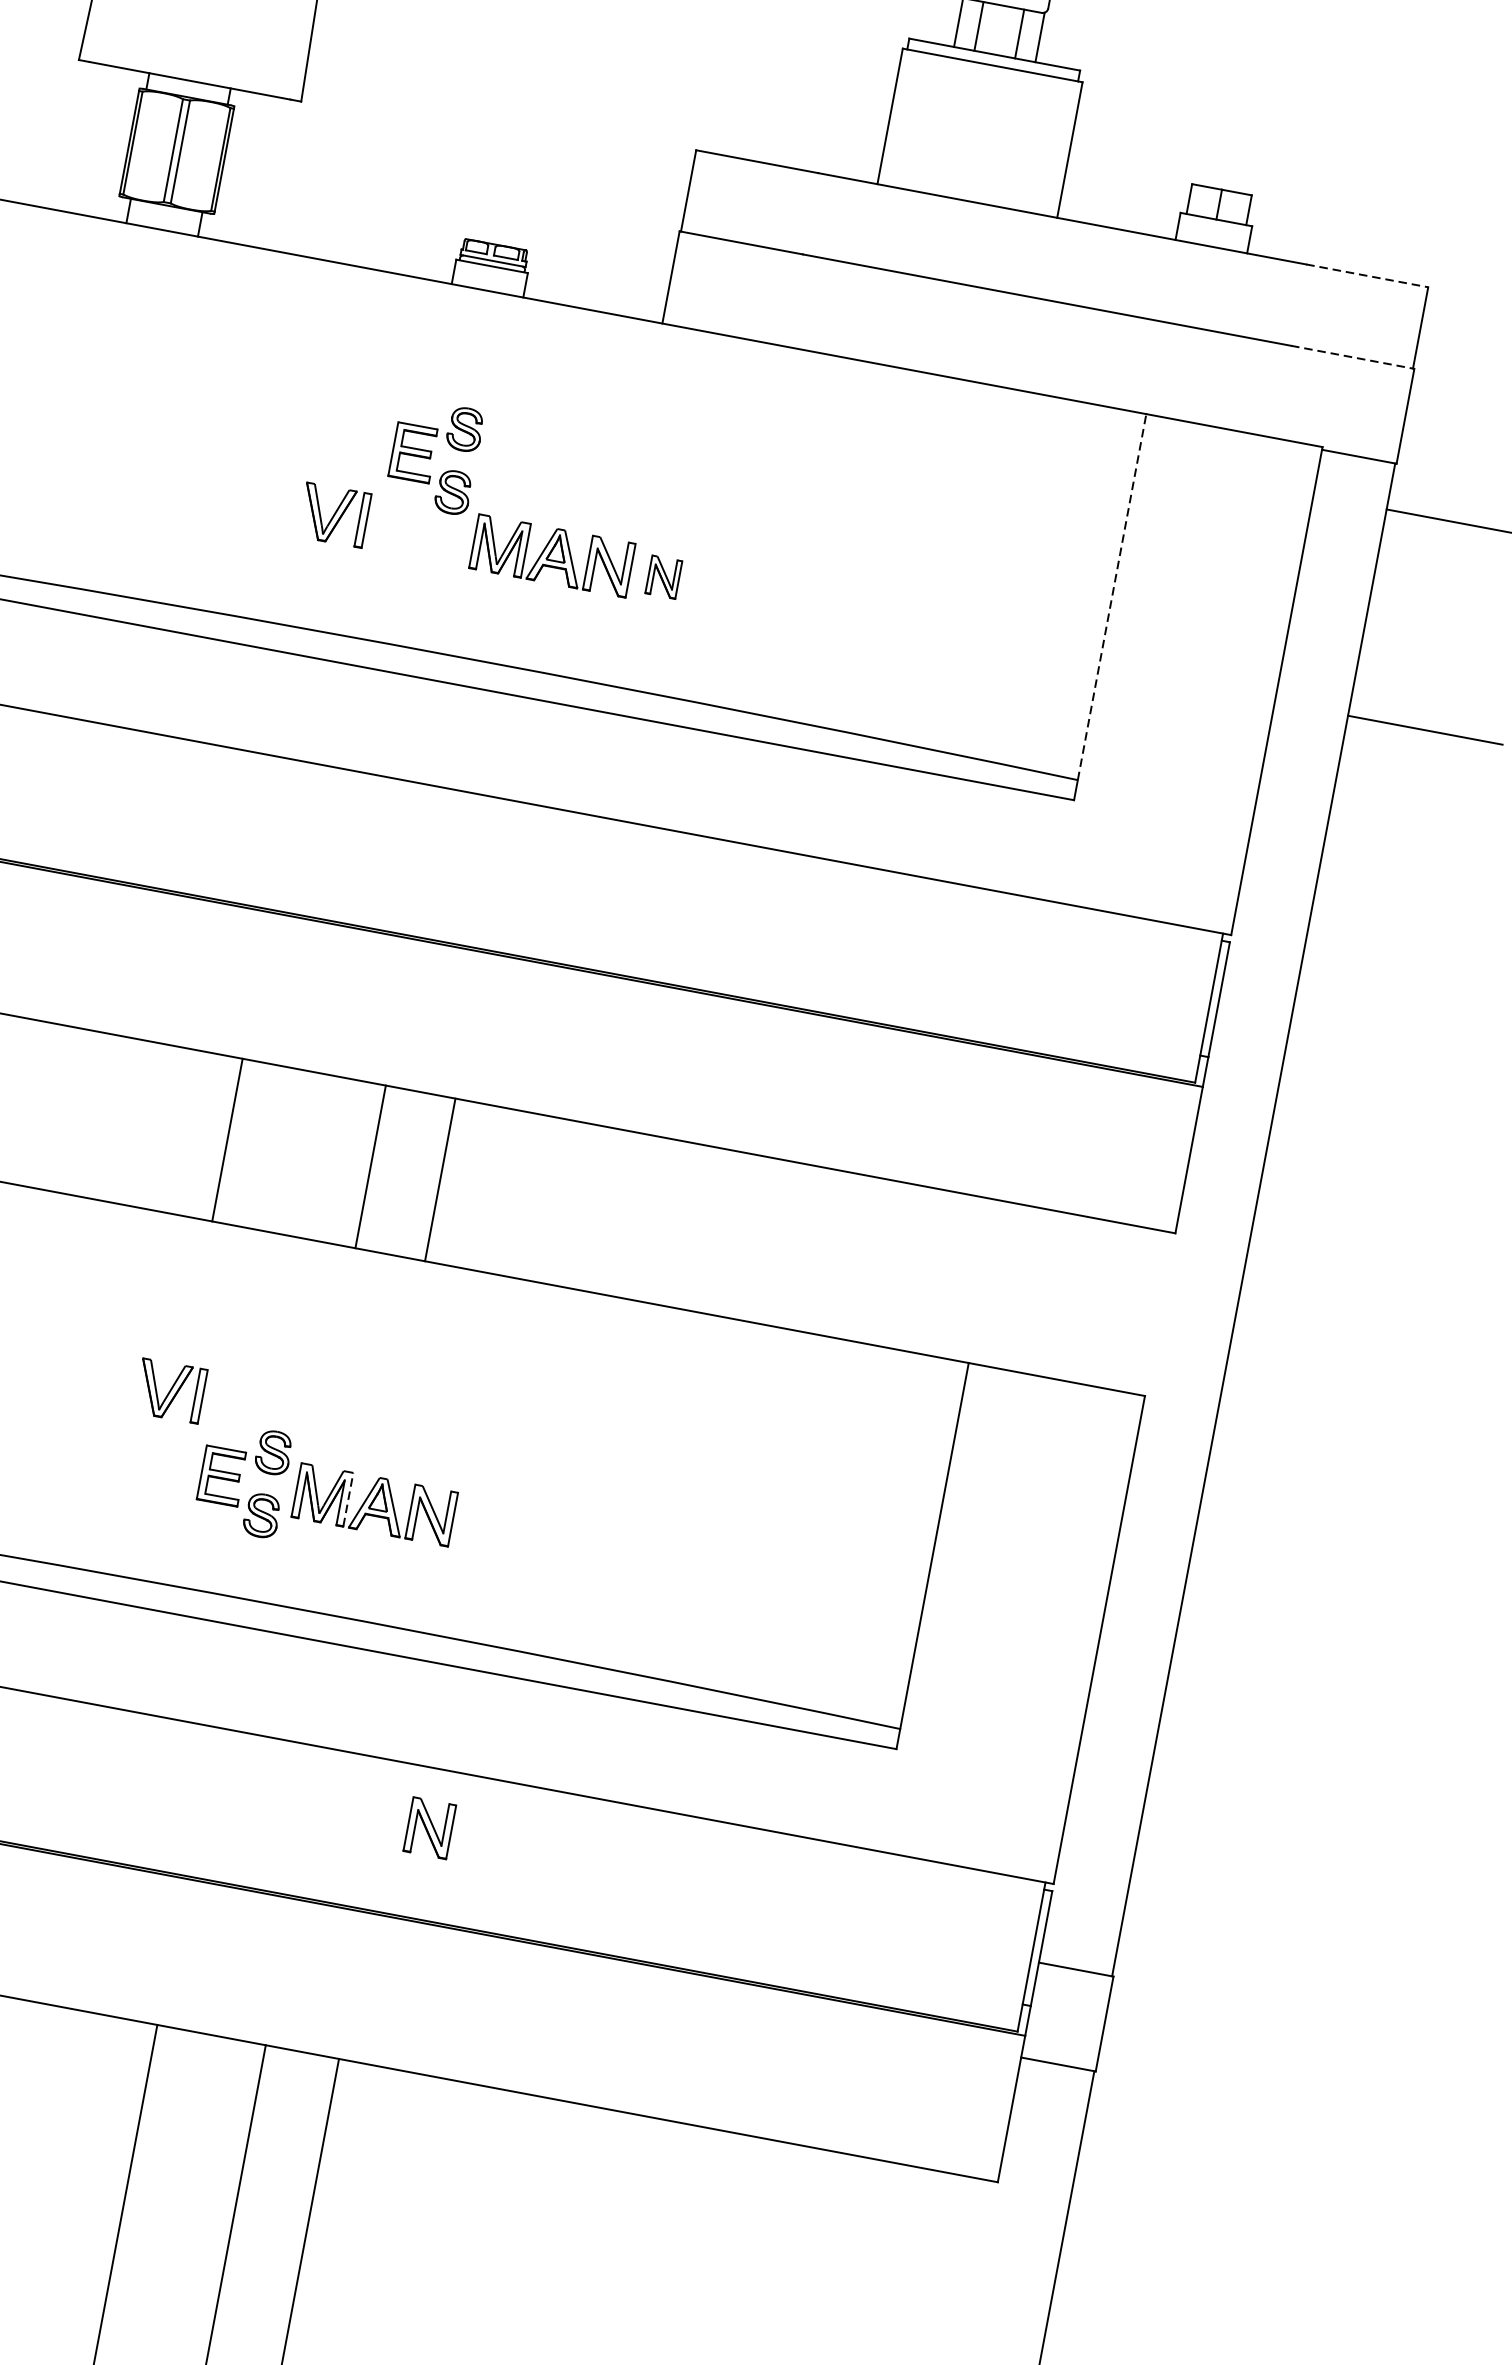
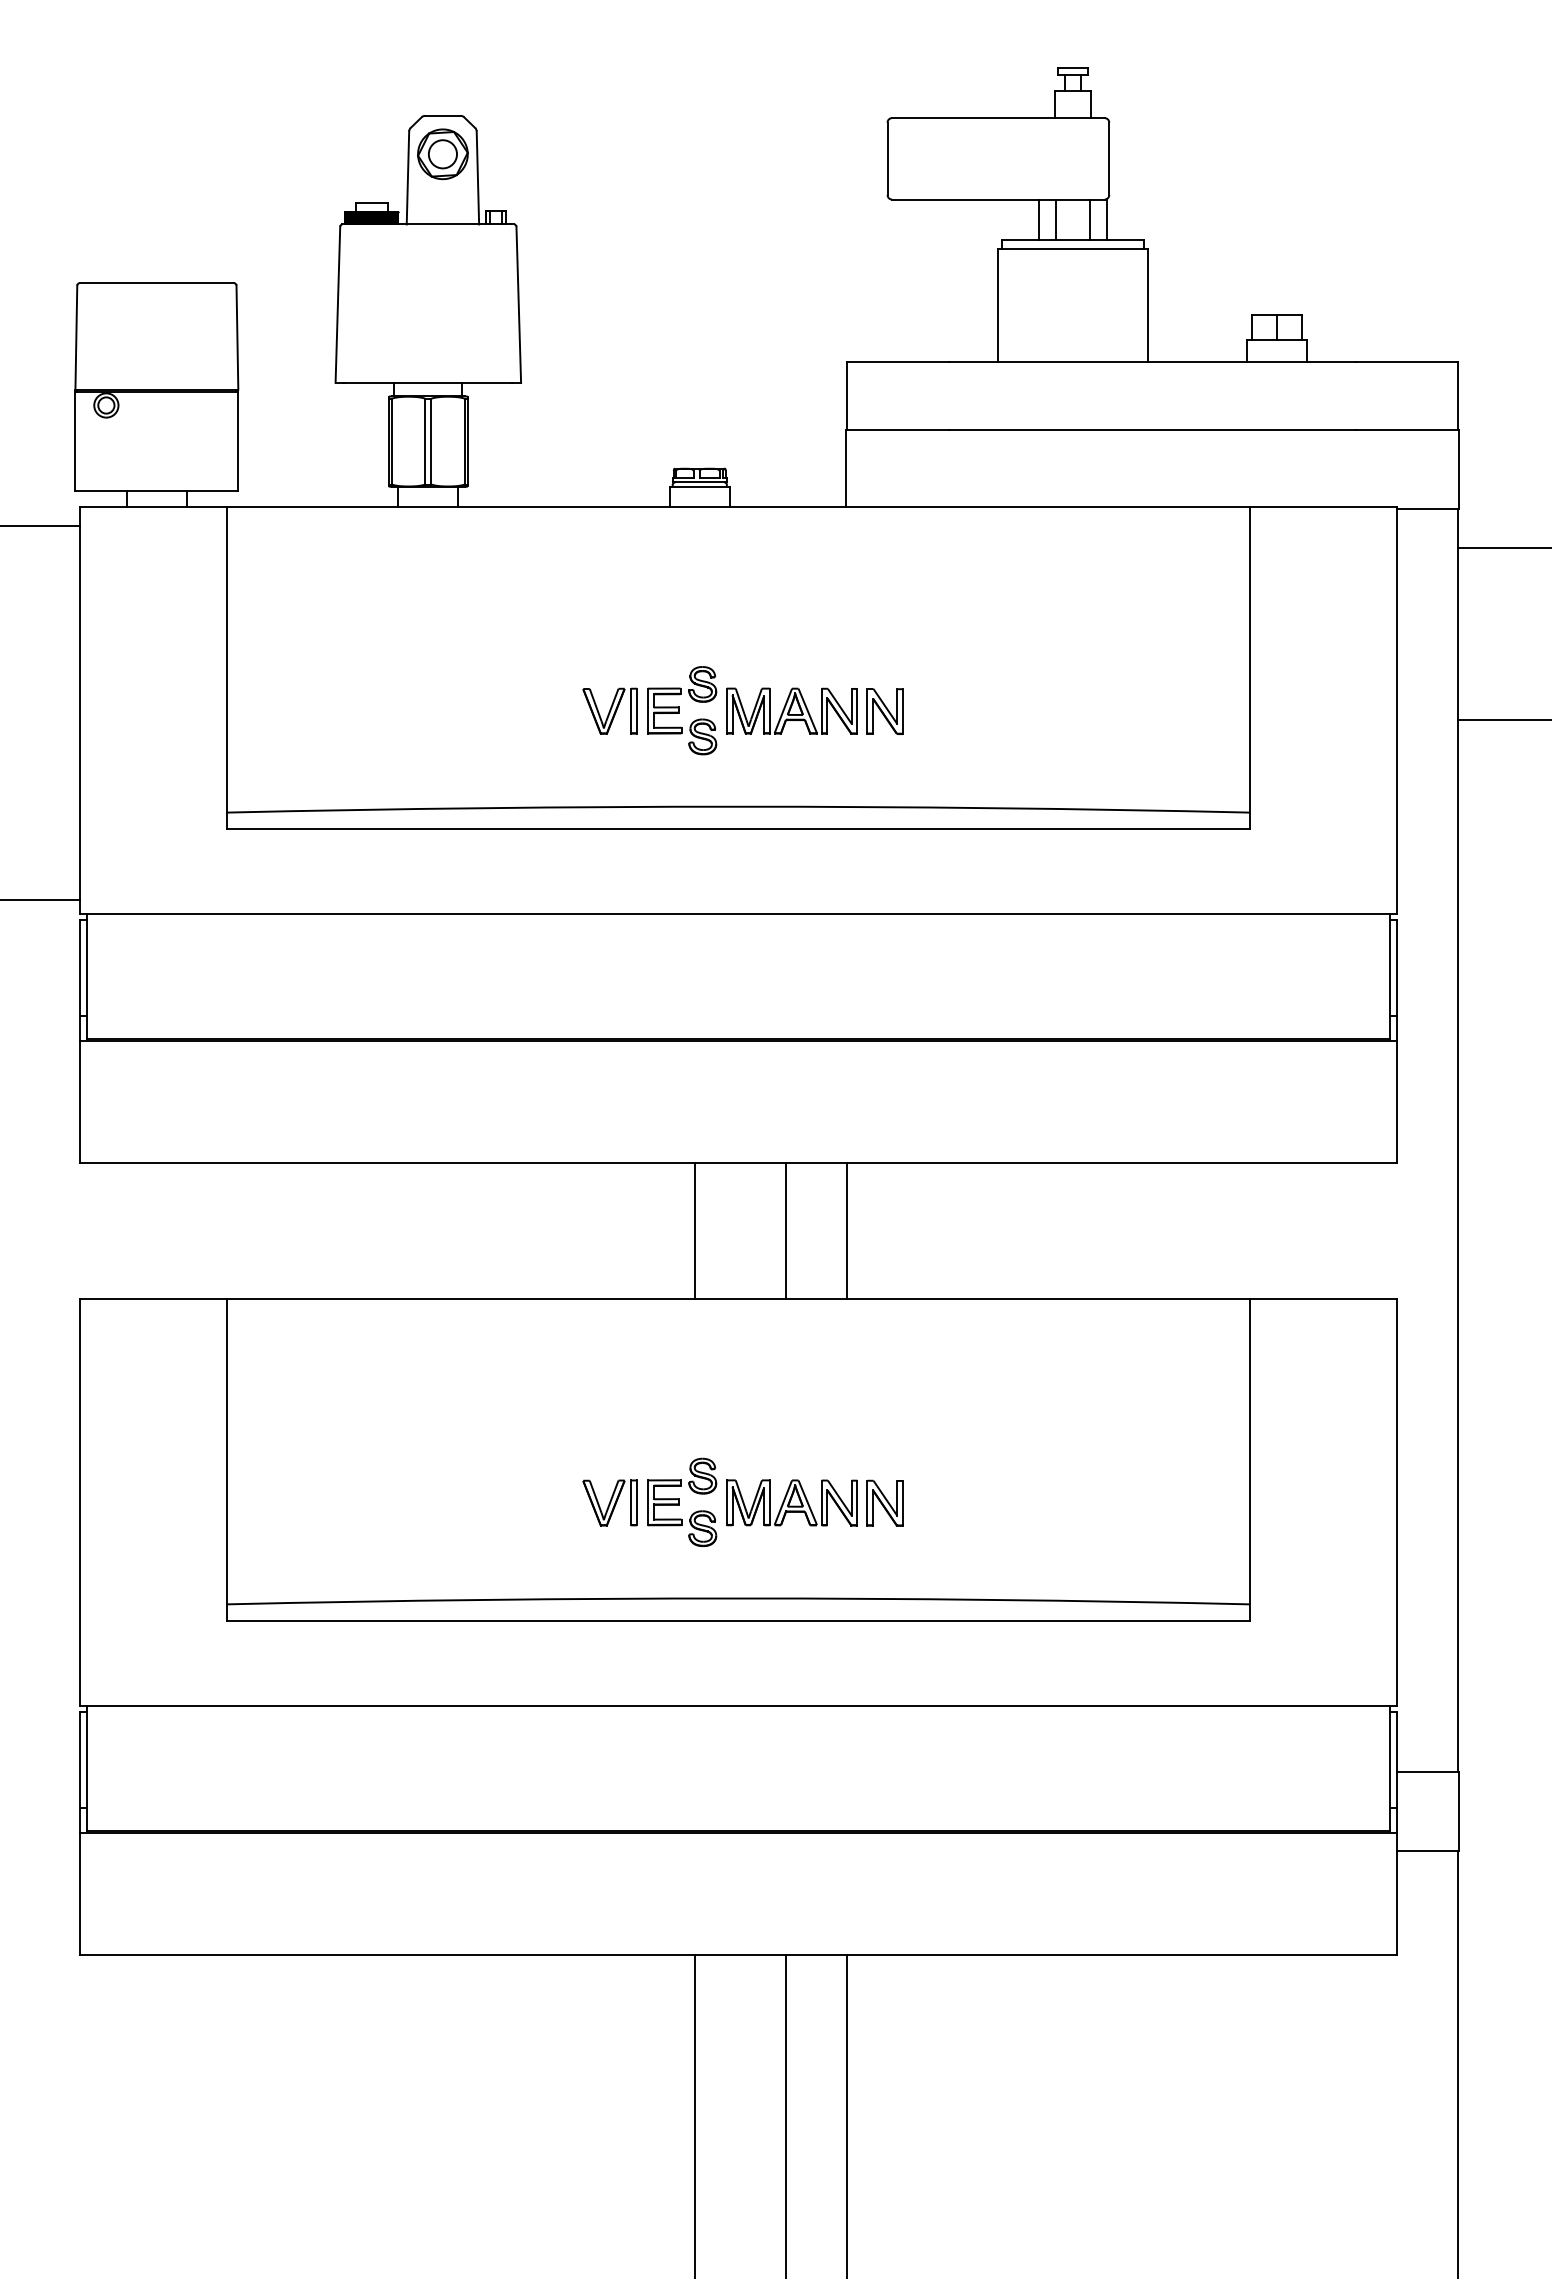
line: (1366, 275) -> (1406, 362), dashed -> solid
line: (1352, 357) -> (1407, 430), dashed -> solid
part: (435, 456) -> (682, 710), moved
part: (663, 577) -> (884, 711), size x1.43
line: (1112, 596) -> (1249, 659), dashed -> solid
line: (227, 1139) -> (695, 1230), moved
line: (370, 1166) -> (785, 1230), moved
line: (439, 1179) -> (846, 1230), moved
part: (169, 1390) -> (609, 1502), moved
line: (347, 1499) -> (769, 1502), dashed -> solid
part: (429, 1827) -> (884, 1502), moved

